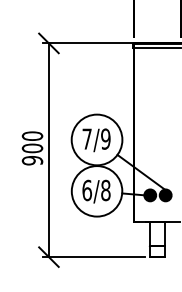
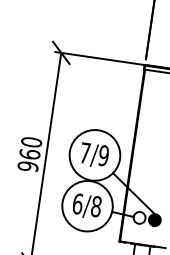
text: (31, 148) -> (28, 154), 900 -> 960
fill: (150, 195) -> (139, 218), removed

